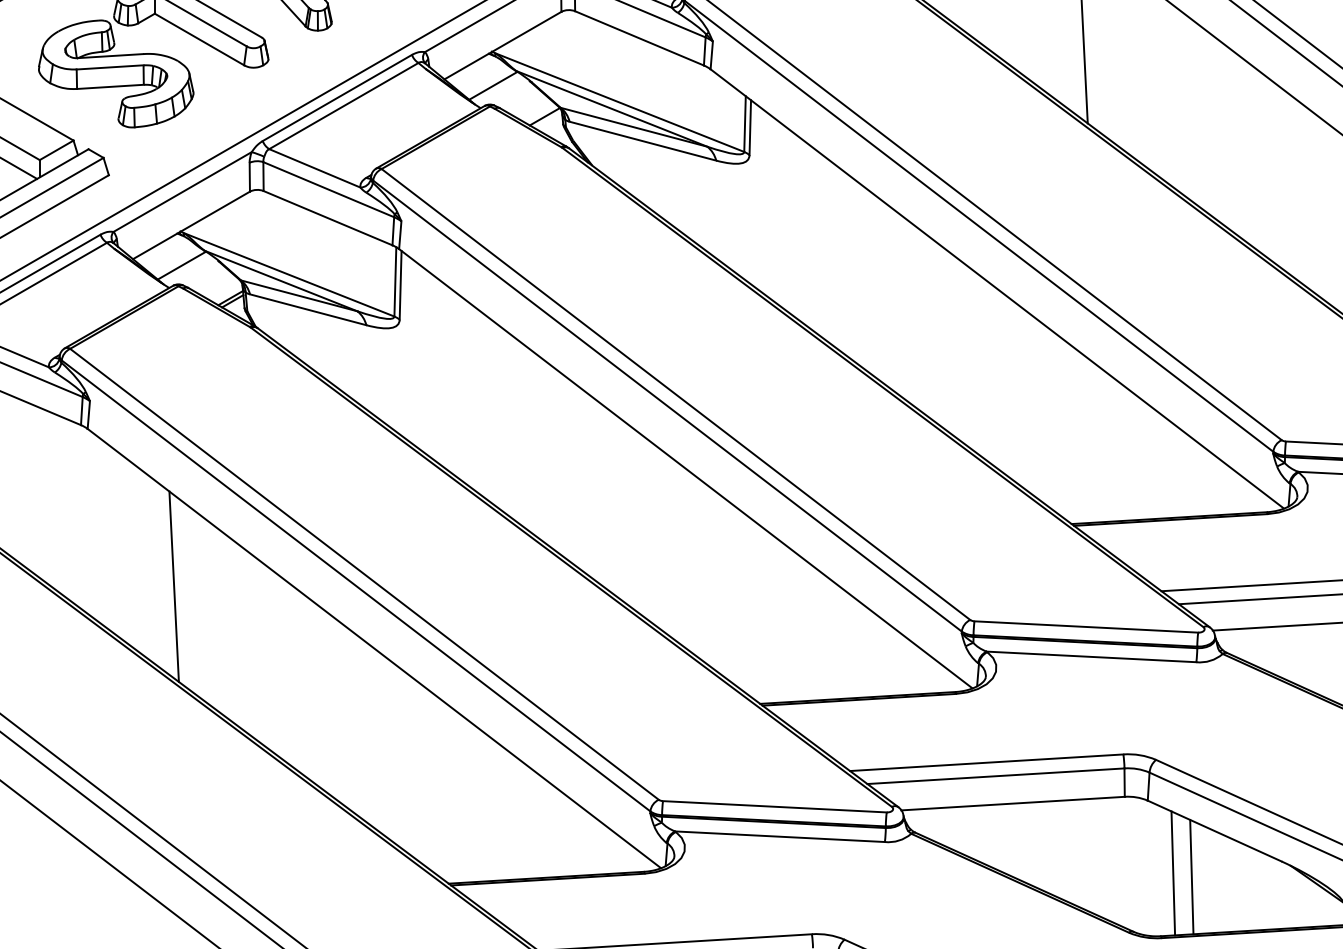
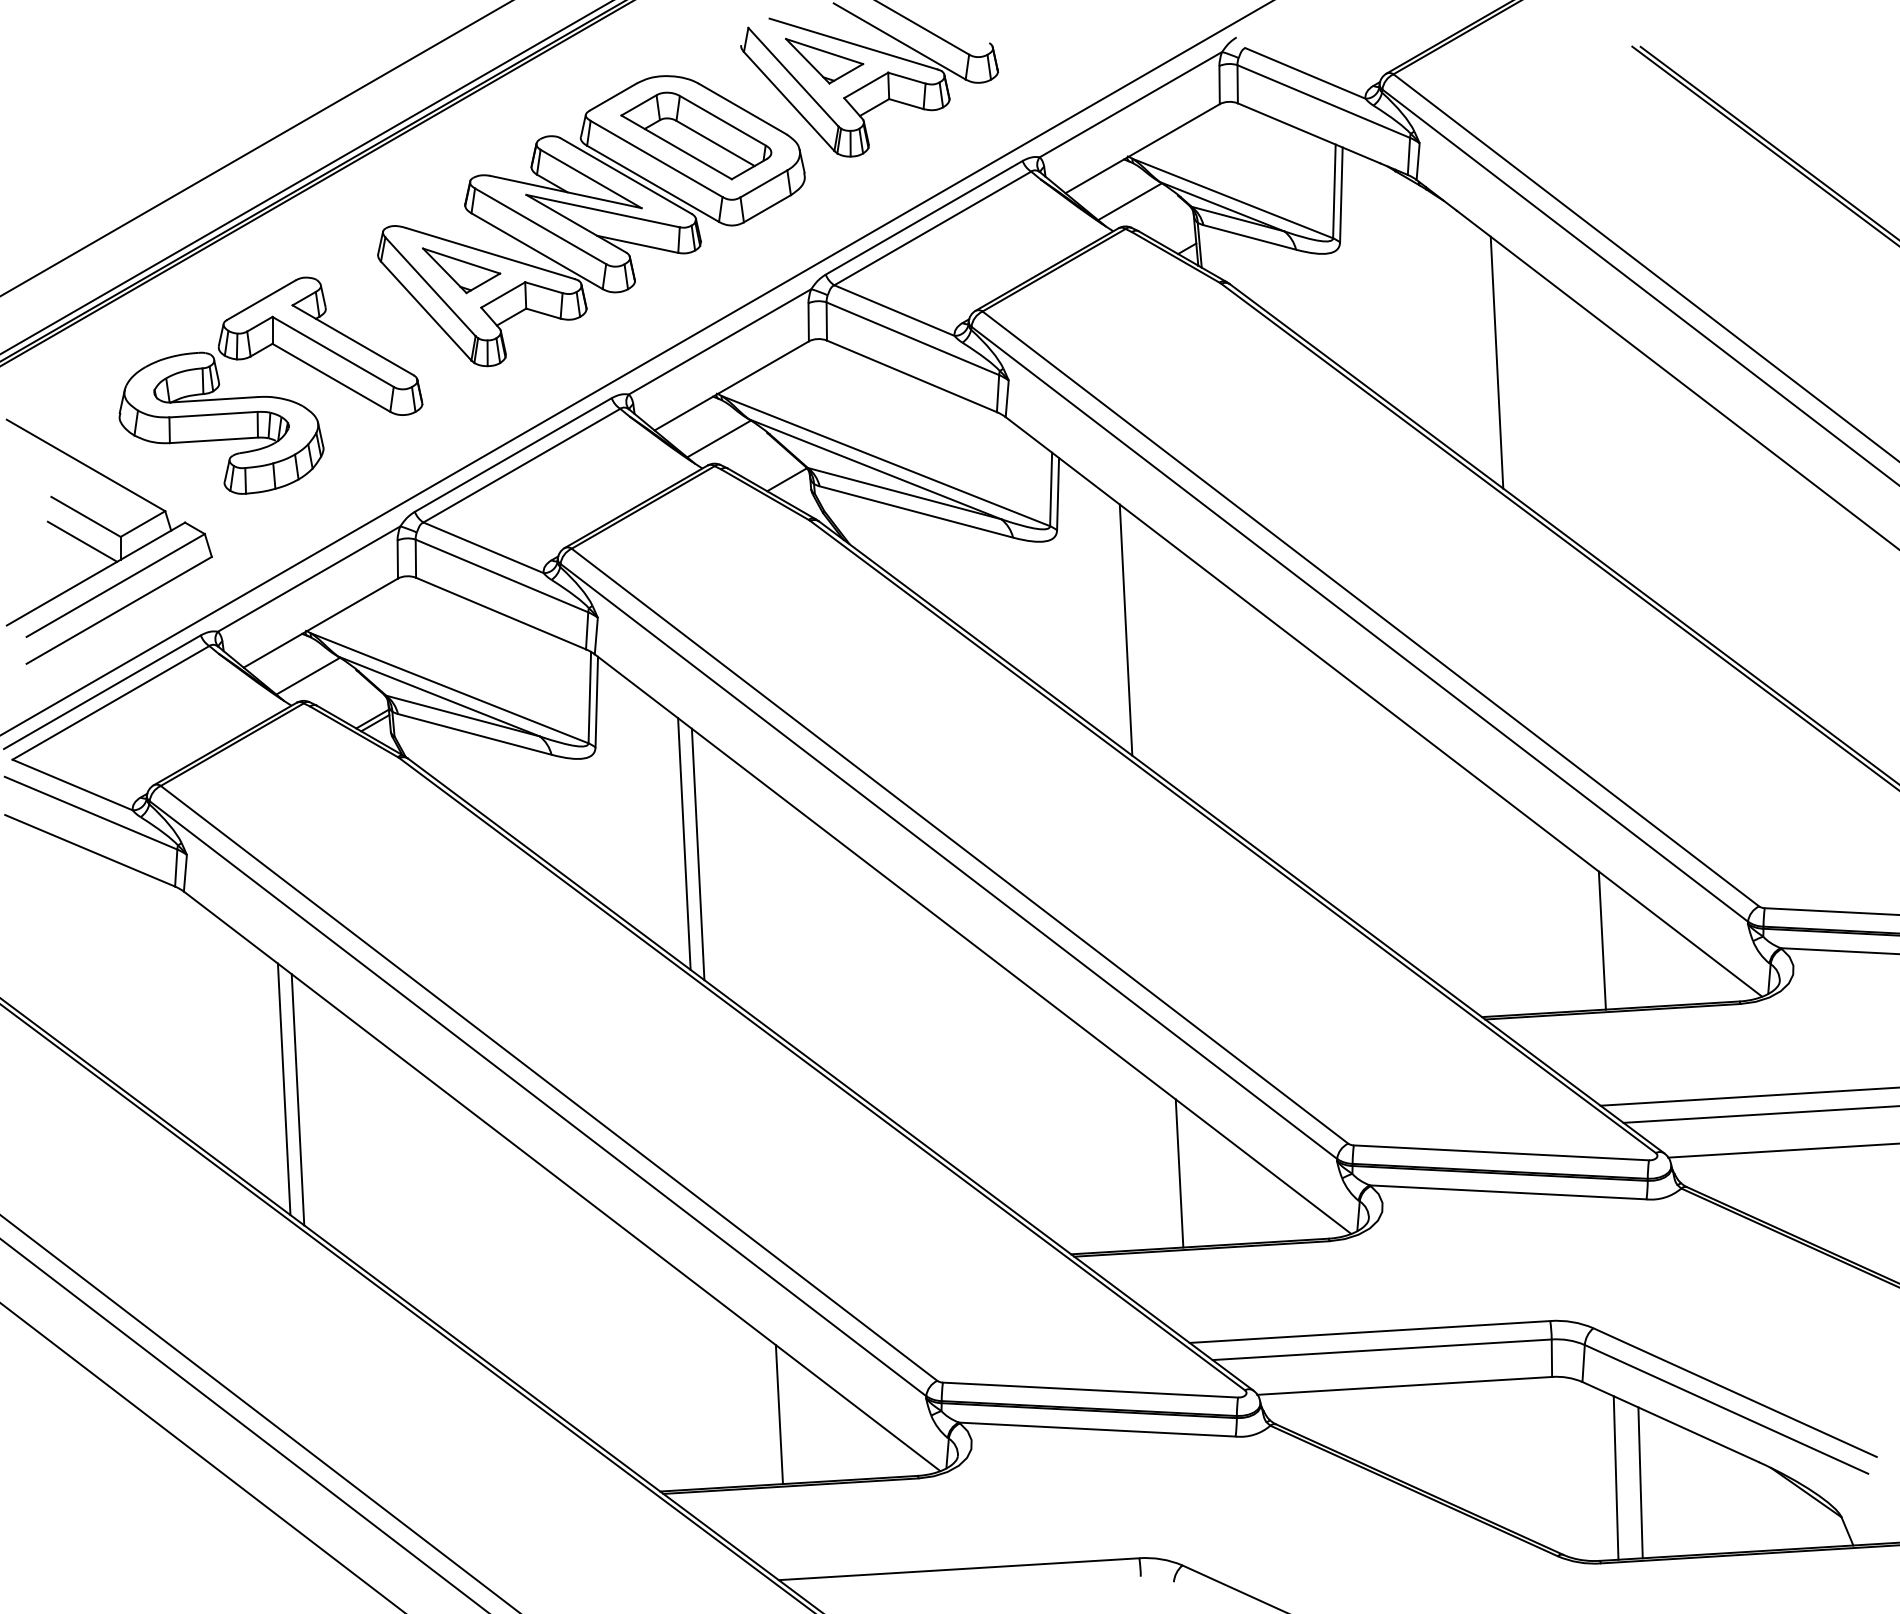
line: (801, 230) -> (1125, 629), added
line: (467, 392) -> (684, 843), added
line: (476, 400) -> (697, 854), added
line: (1162, 465) -> (1601, 940), added
line: (163, 578) -> (283, 1089), added
line: (842, 642) -> (1179, 1173), added
line: (538, 825) -> (778, 1414), added

